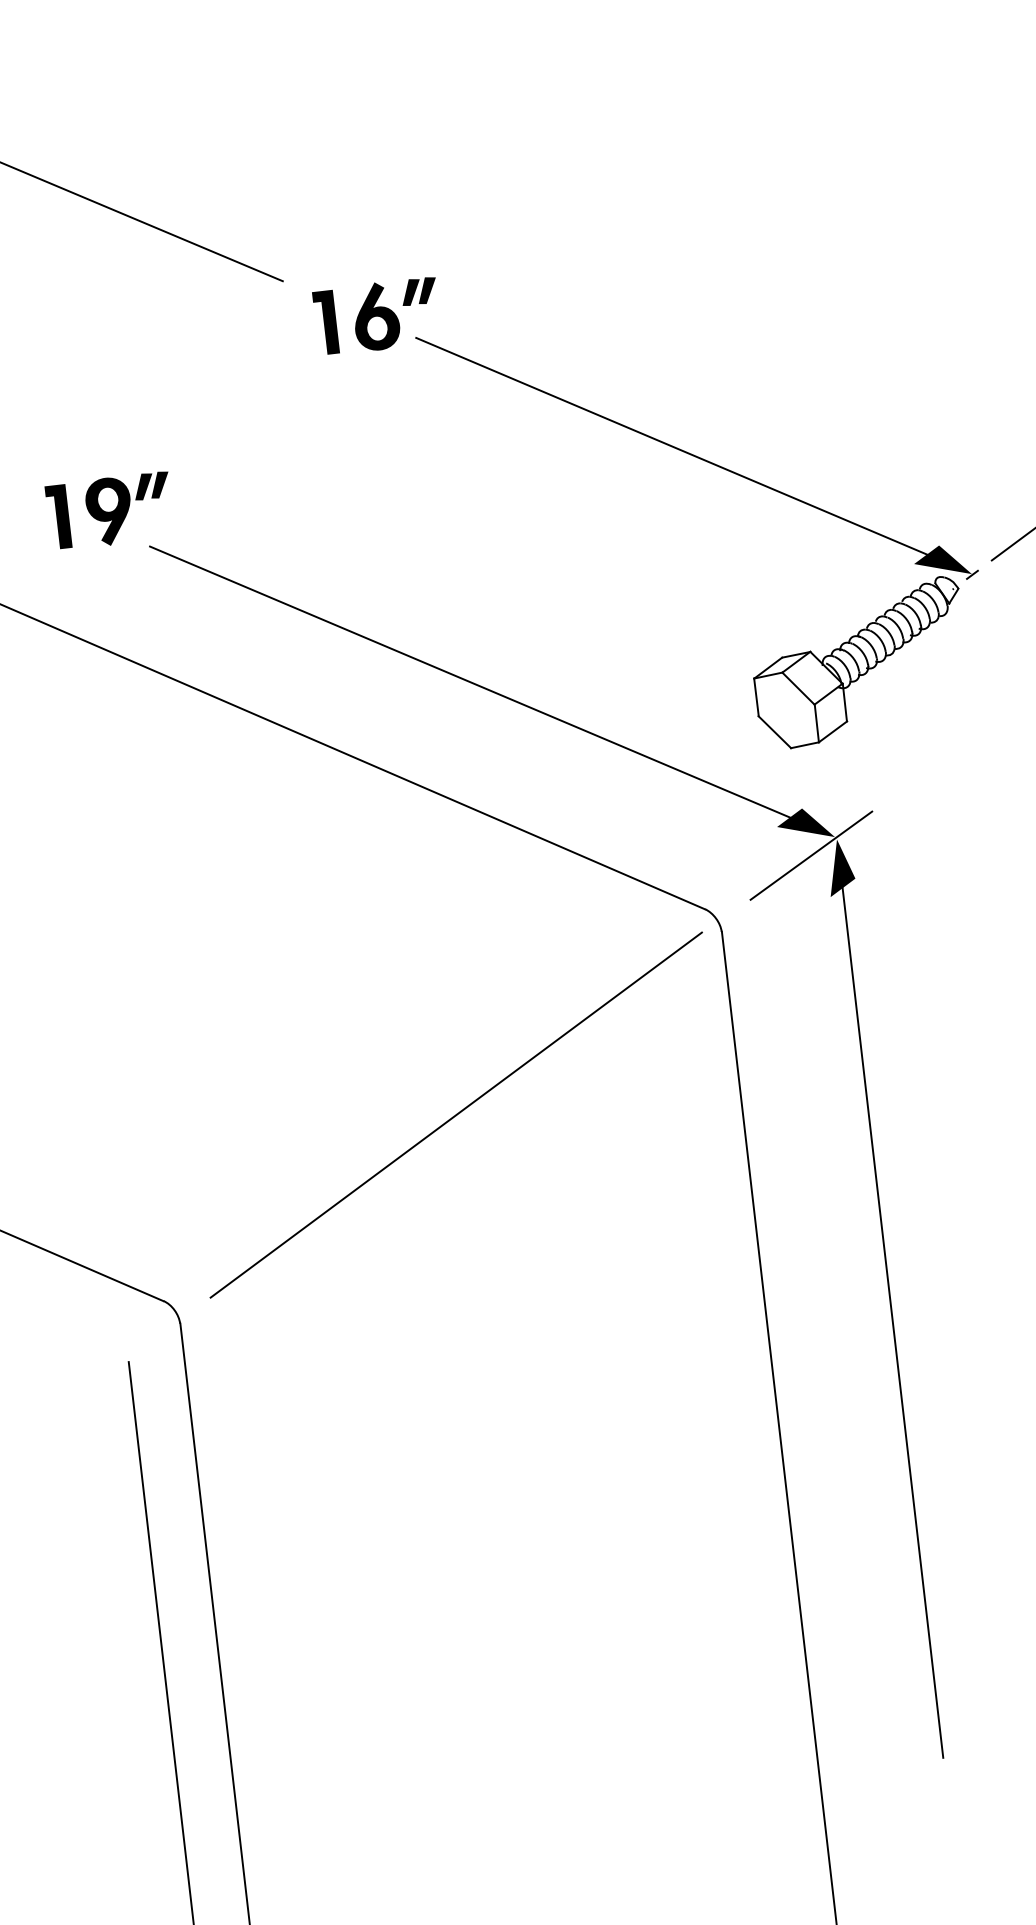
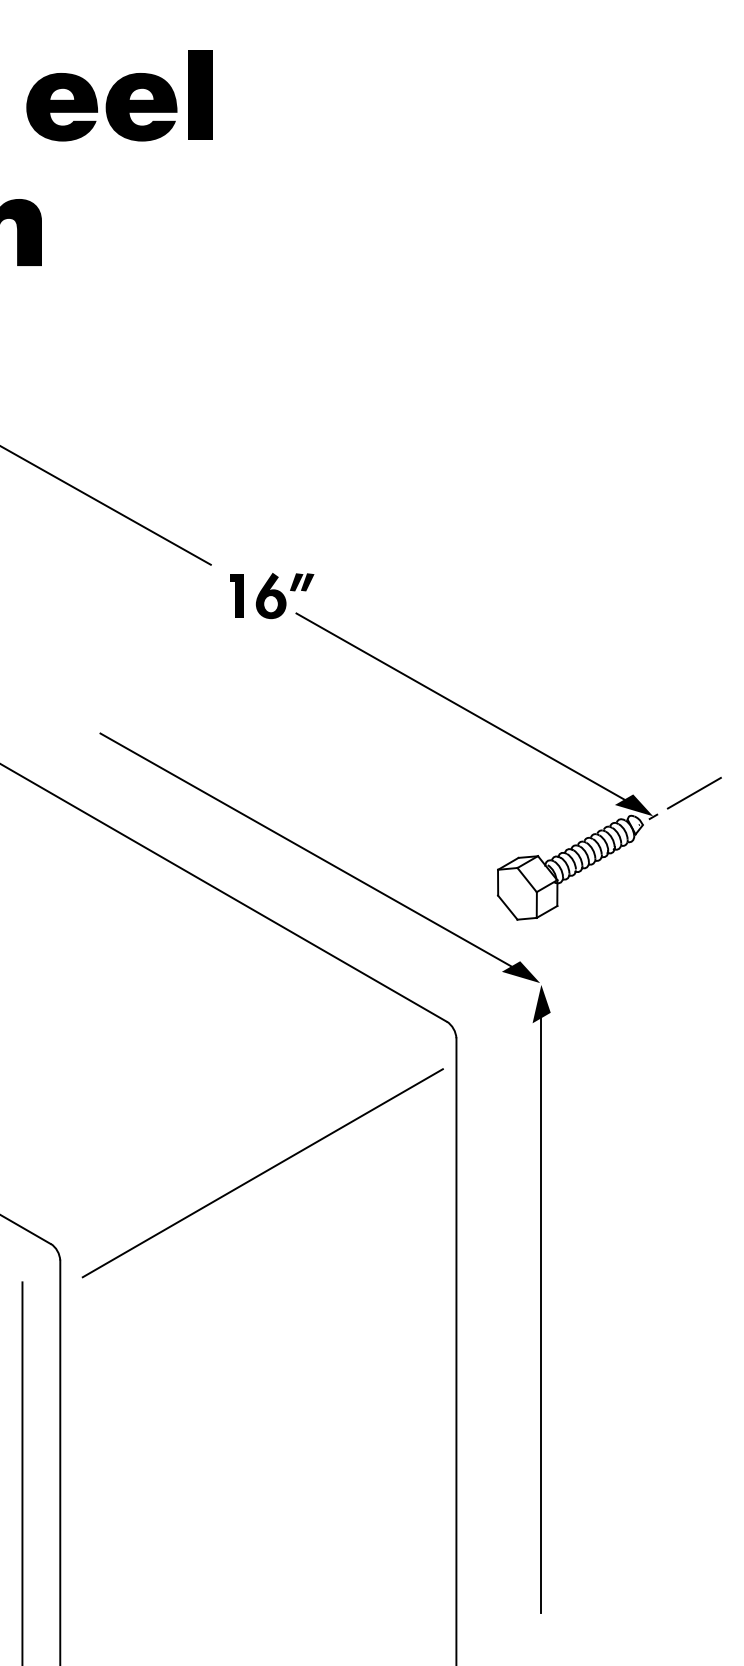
part: (110, 511) -> (76, 706), removed
line: (810, 855) -> (522, 993), removed
line: (455, 1115) -> (262, 1173), moved

